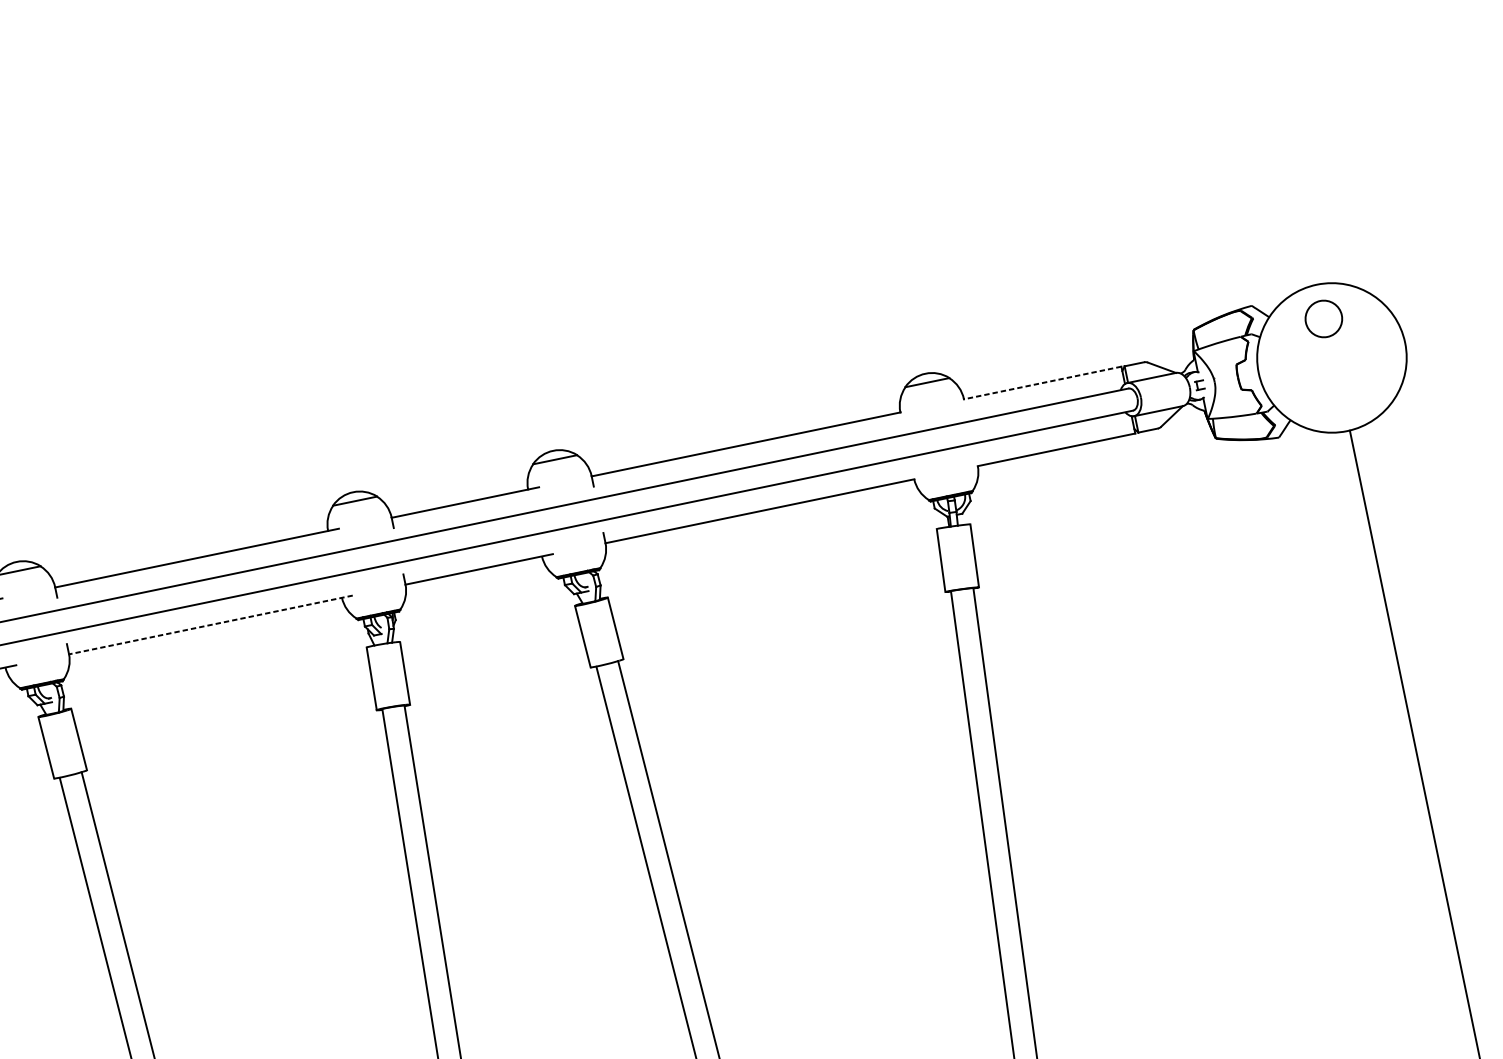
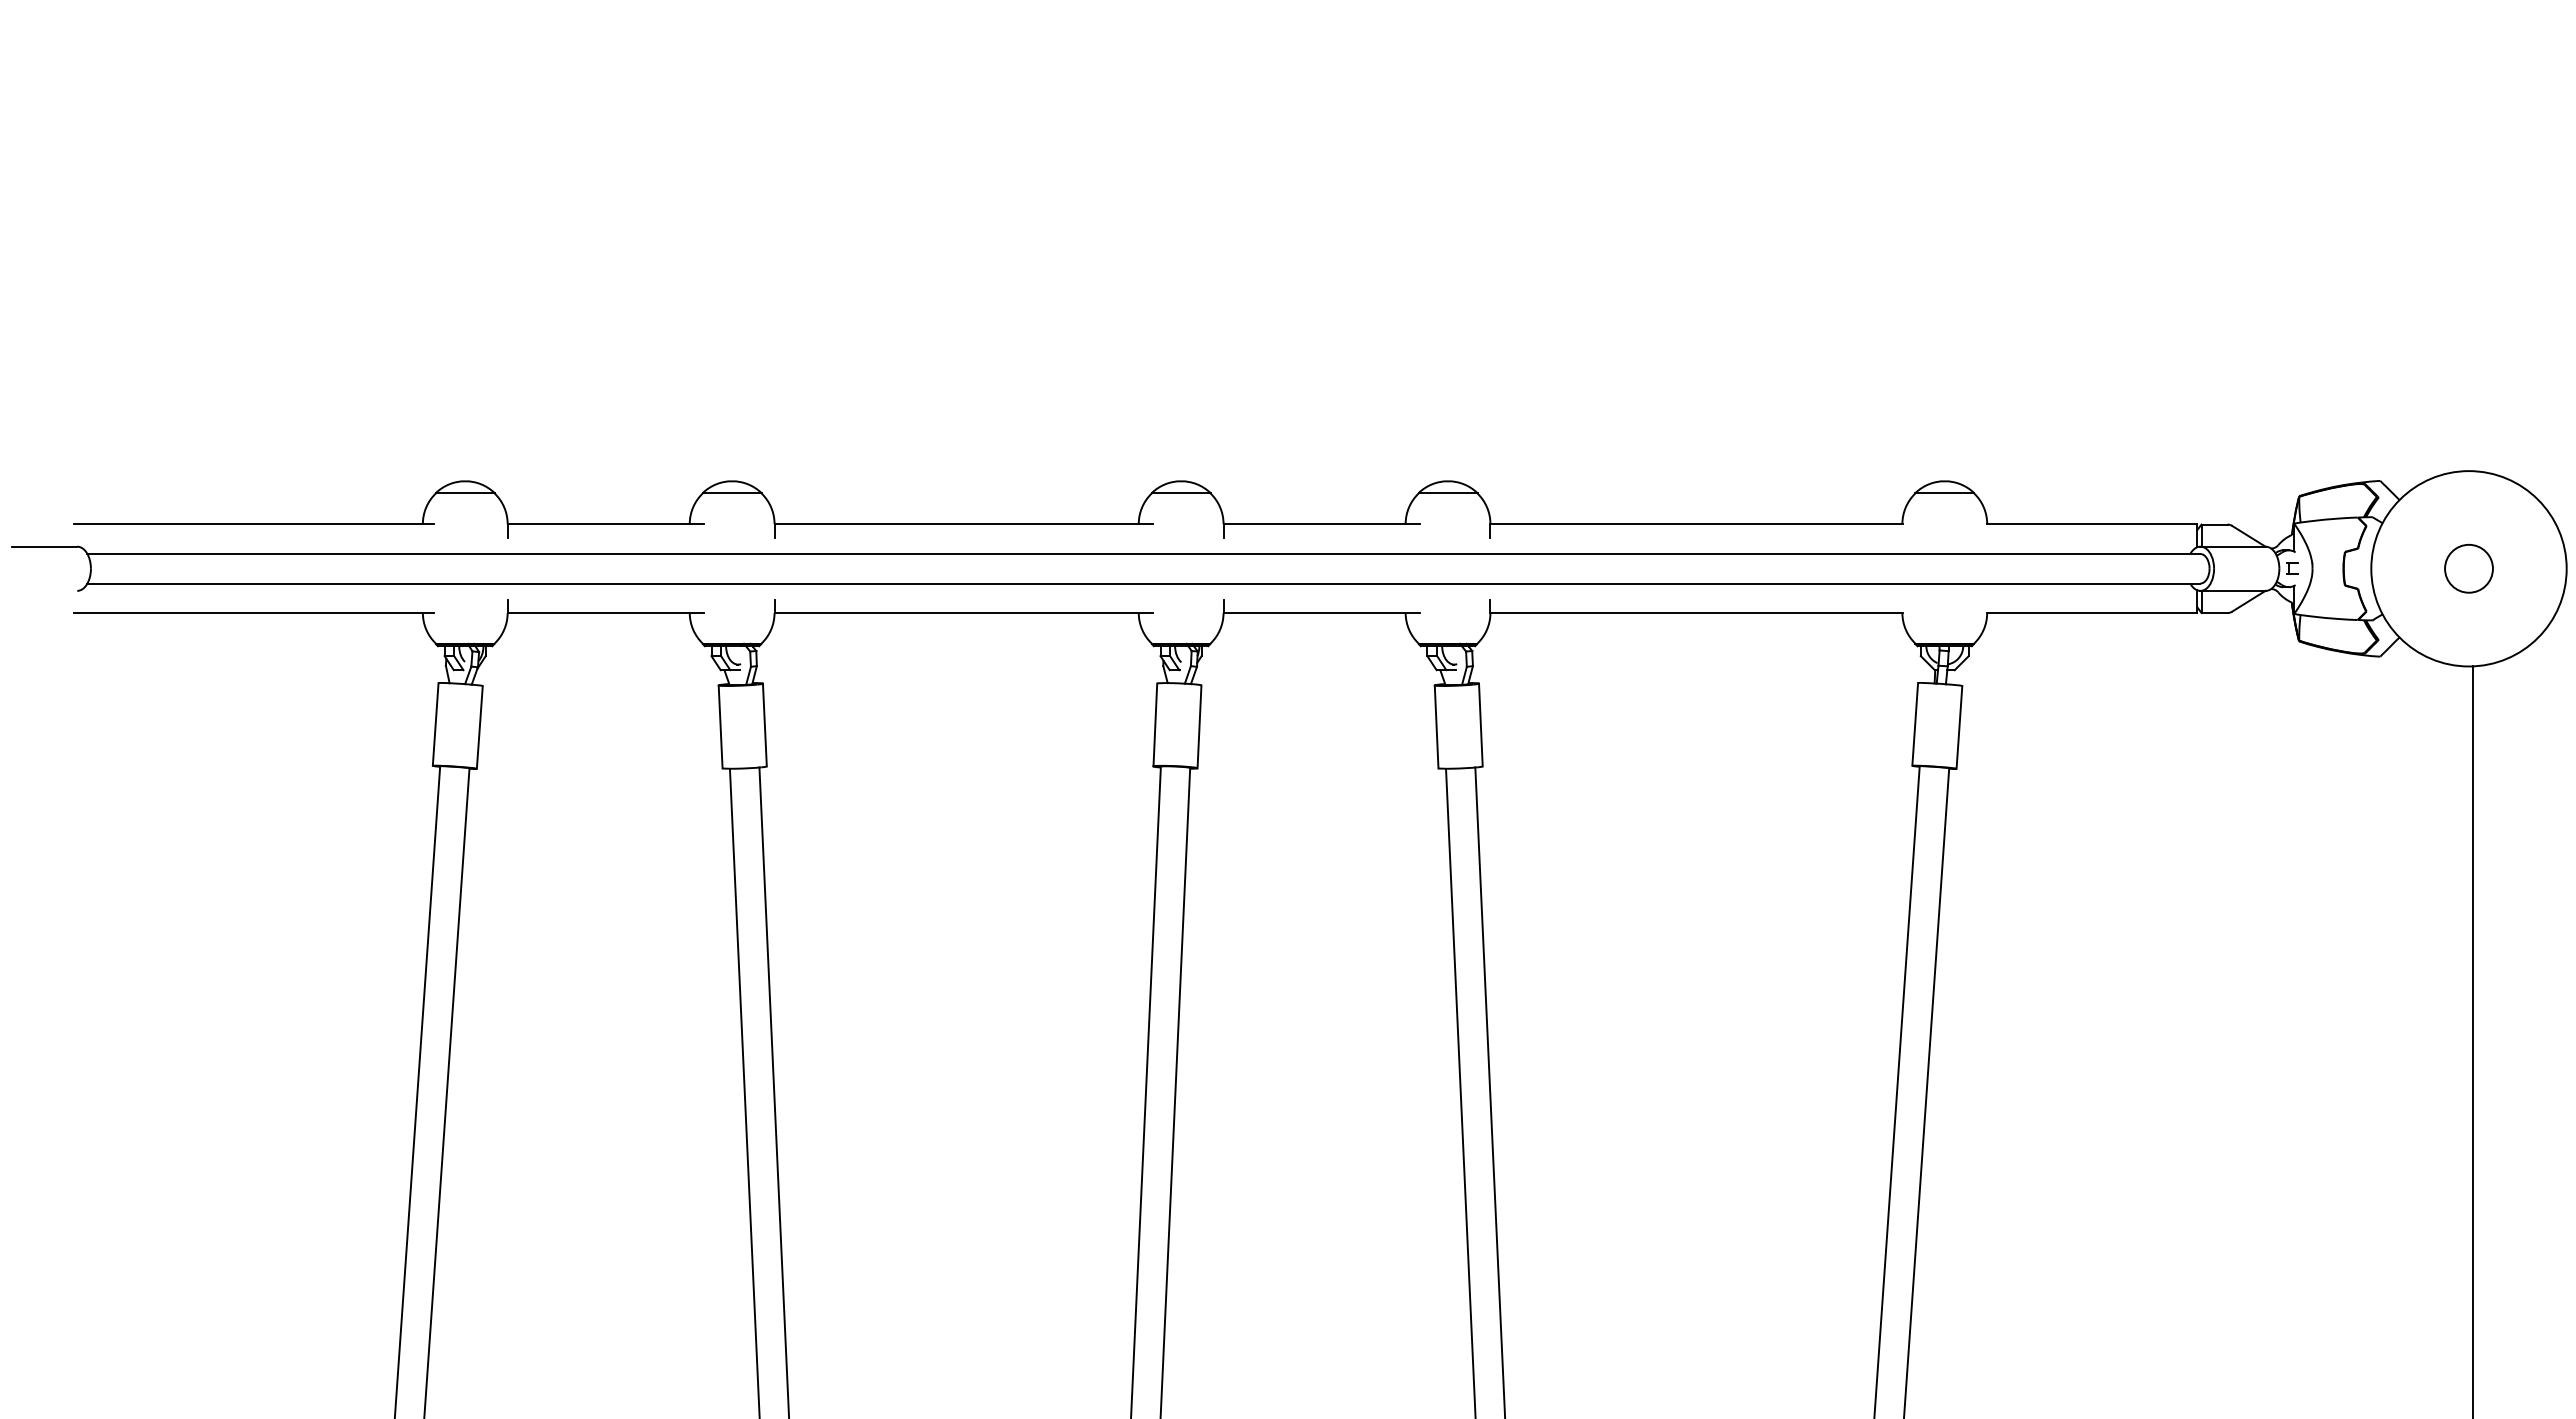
circle: (1323, 318) -> (2468, 568), moved
line: (1042, 383) -> (2091, 524), dashed -> solid
line: (210, 625) -> (963, 613), dashed -> solid

